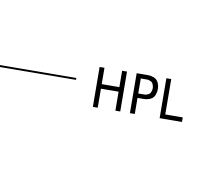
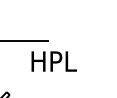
text: (139, 94) -> (53, 61), moved

